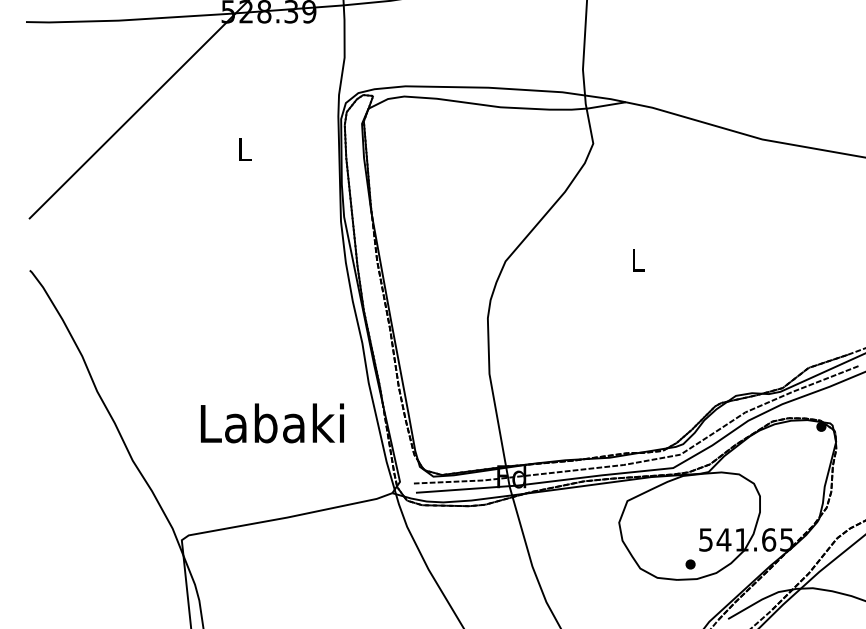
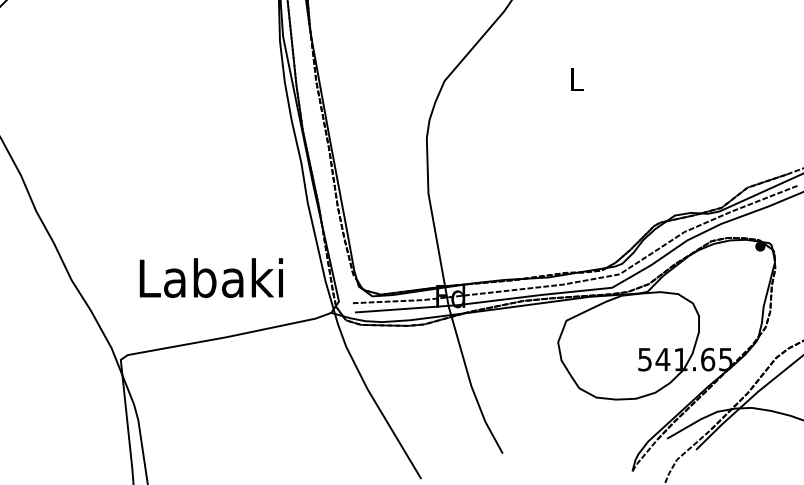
text: (272, 423) -> (211, 278), moved
part: (690, 564) -> (629, 384), removed

